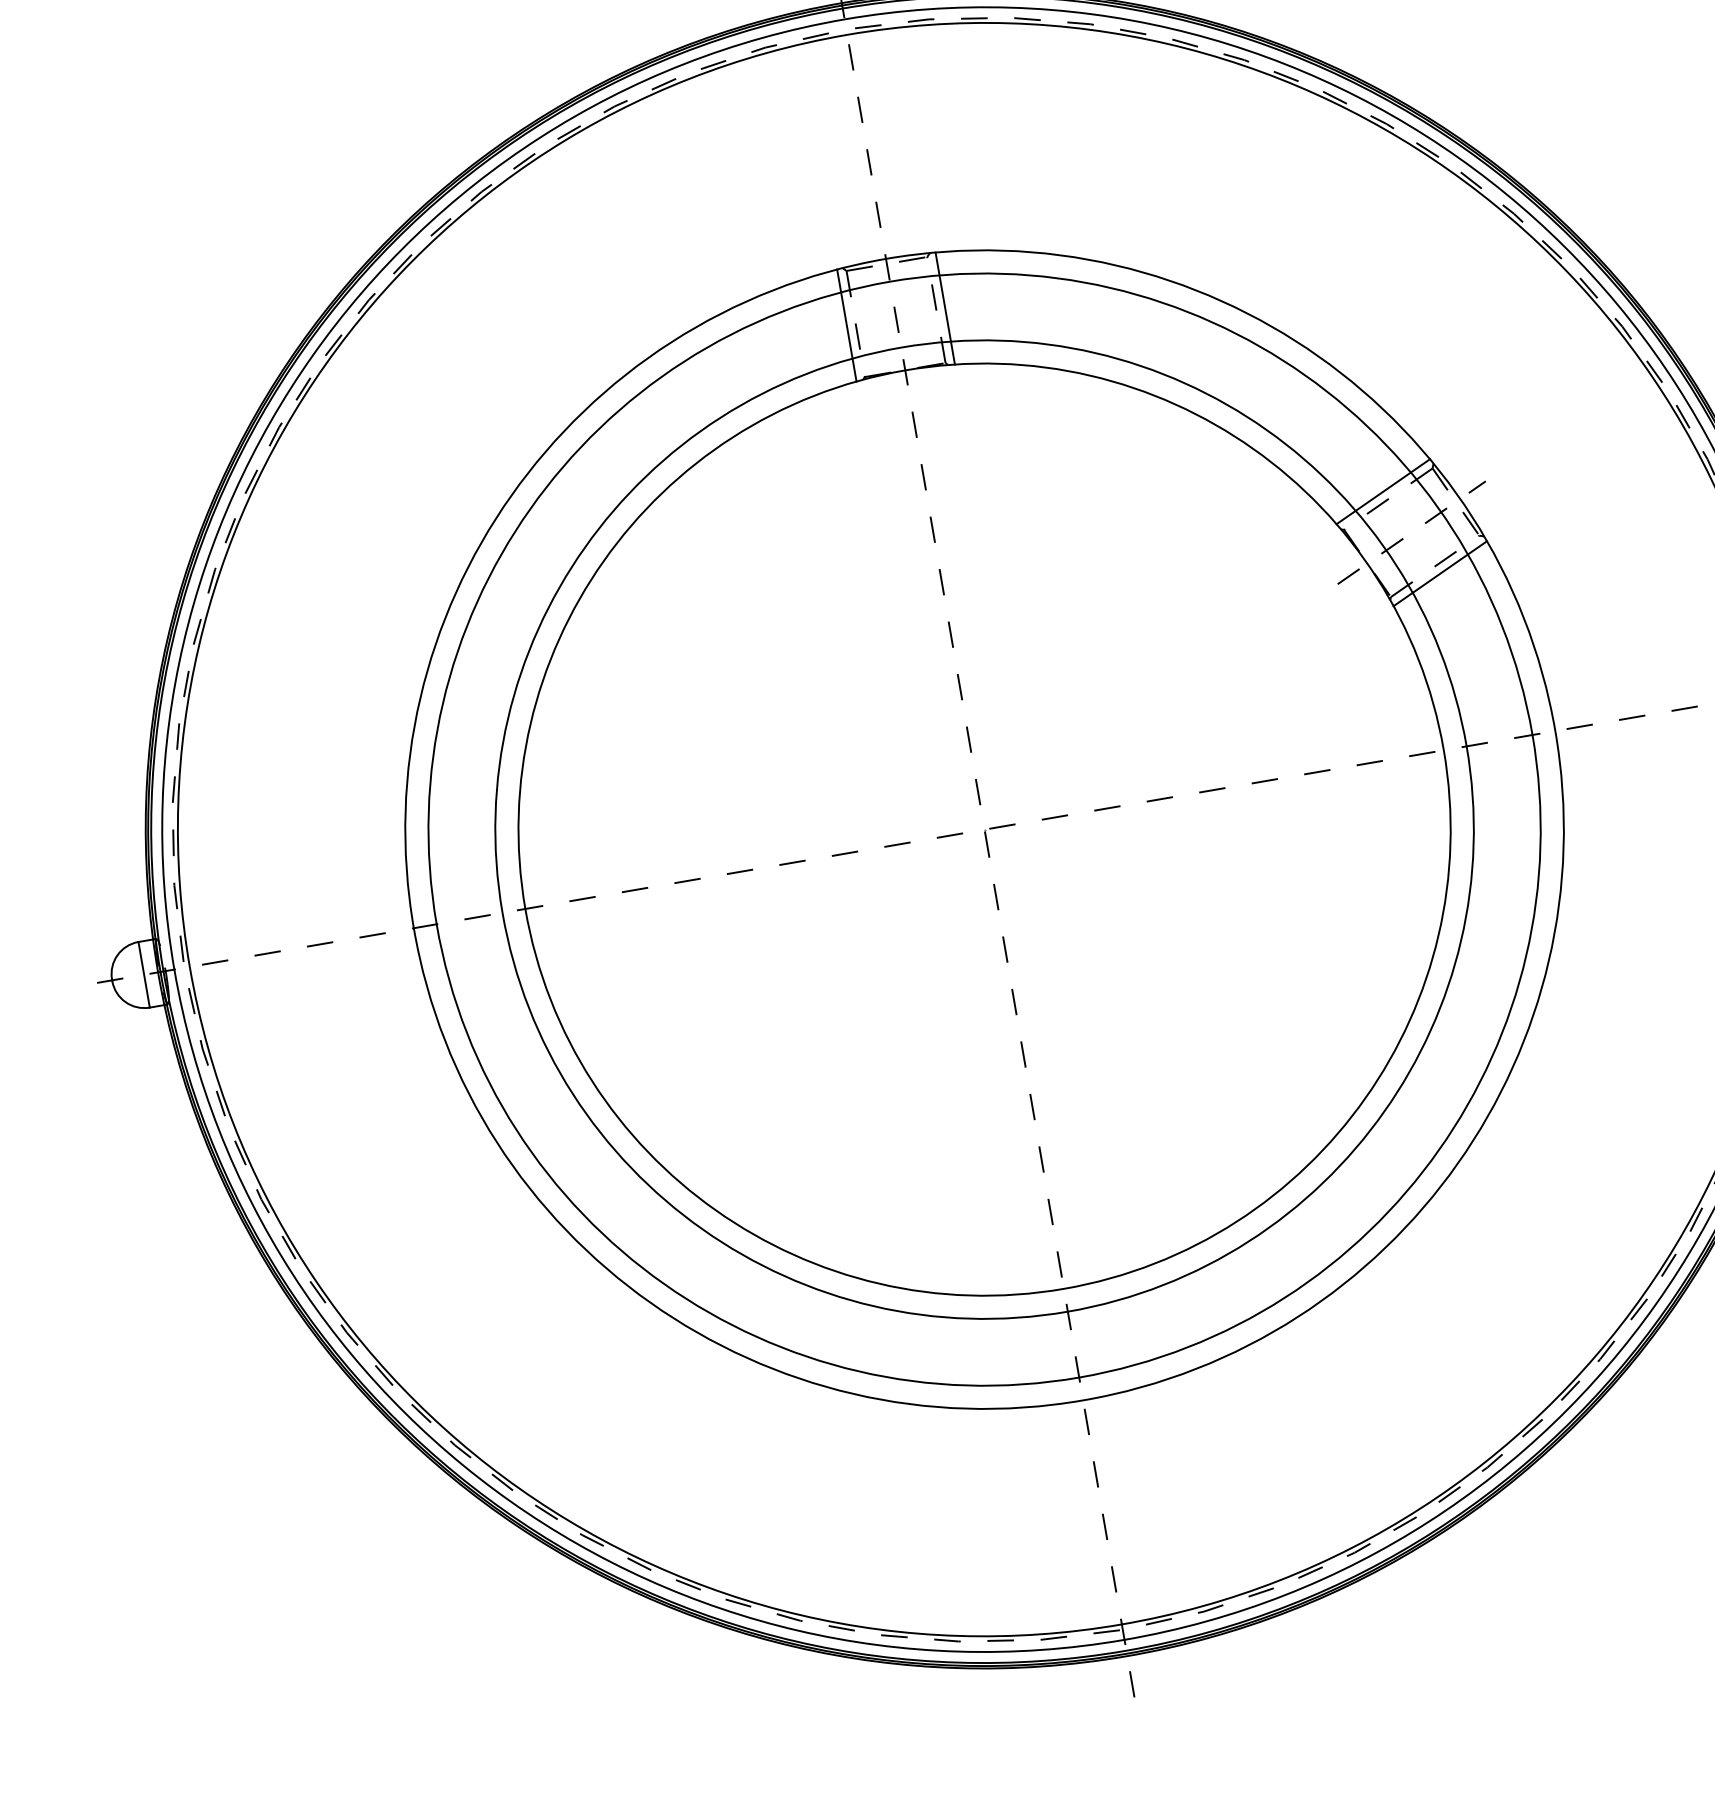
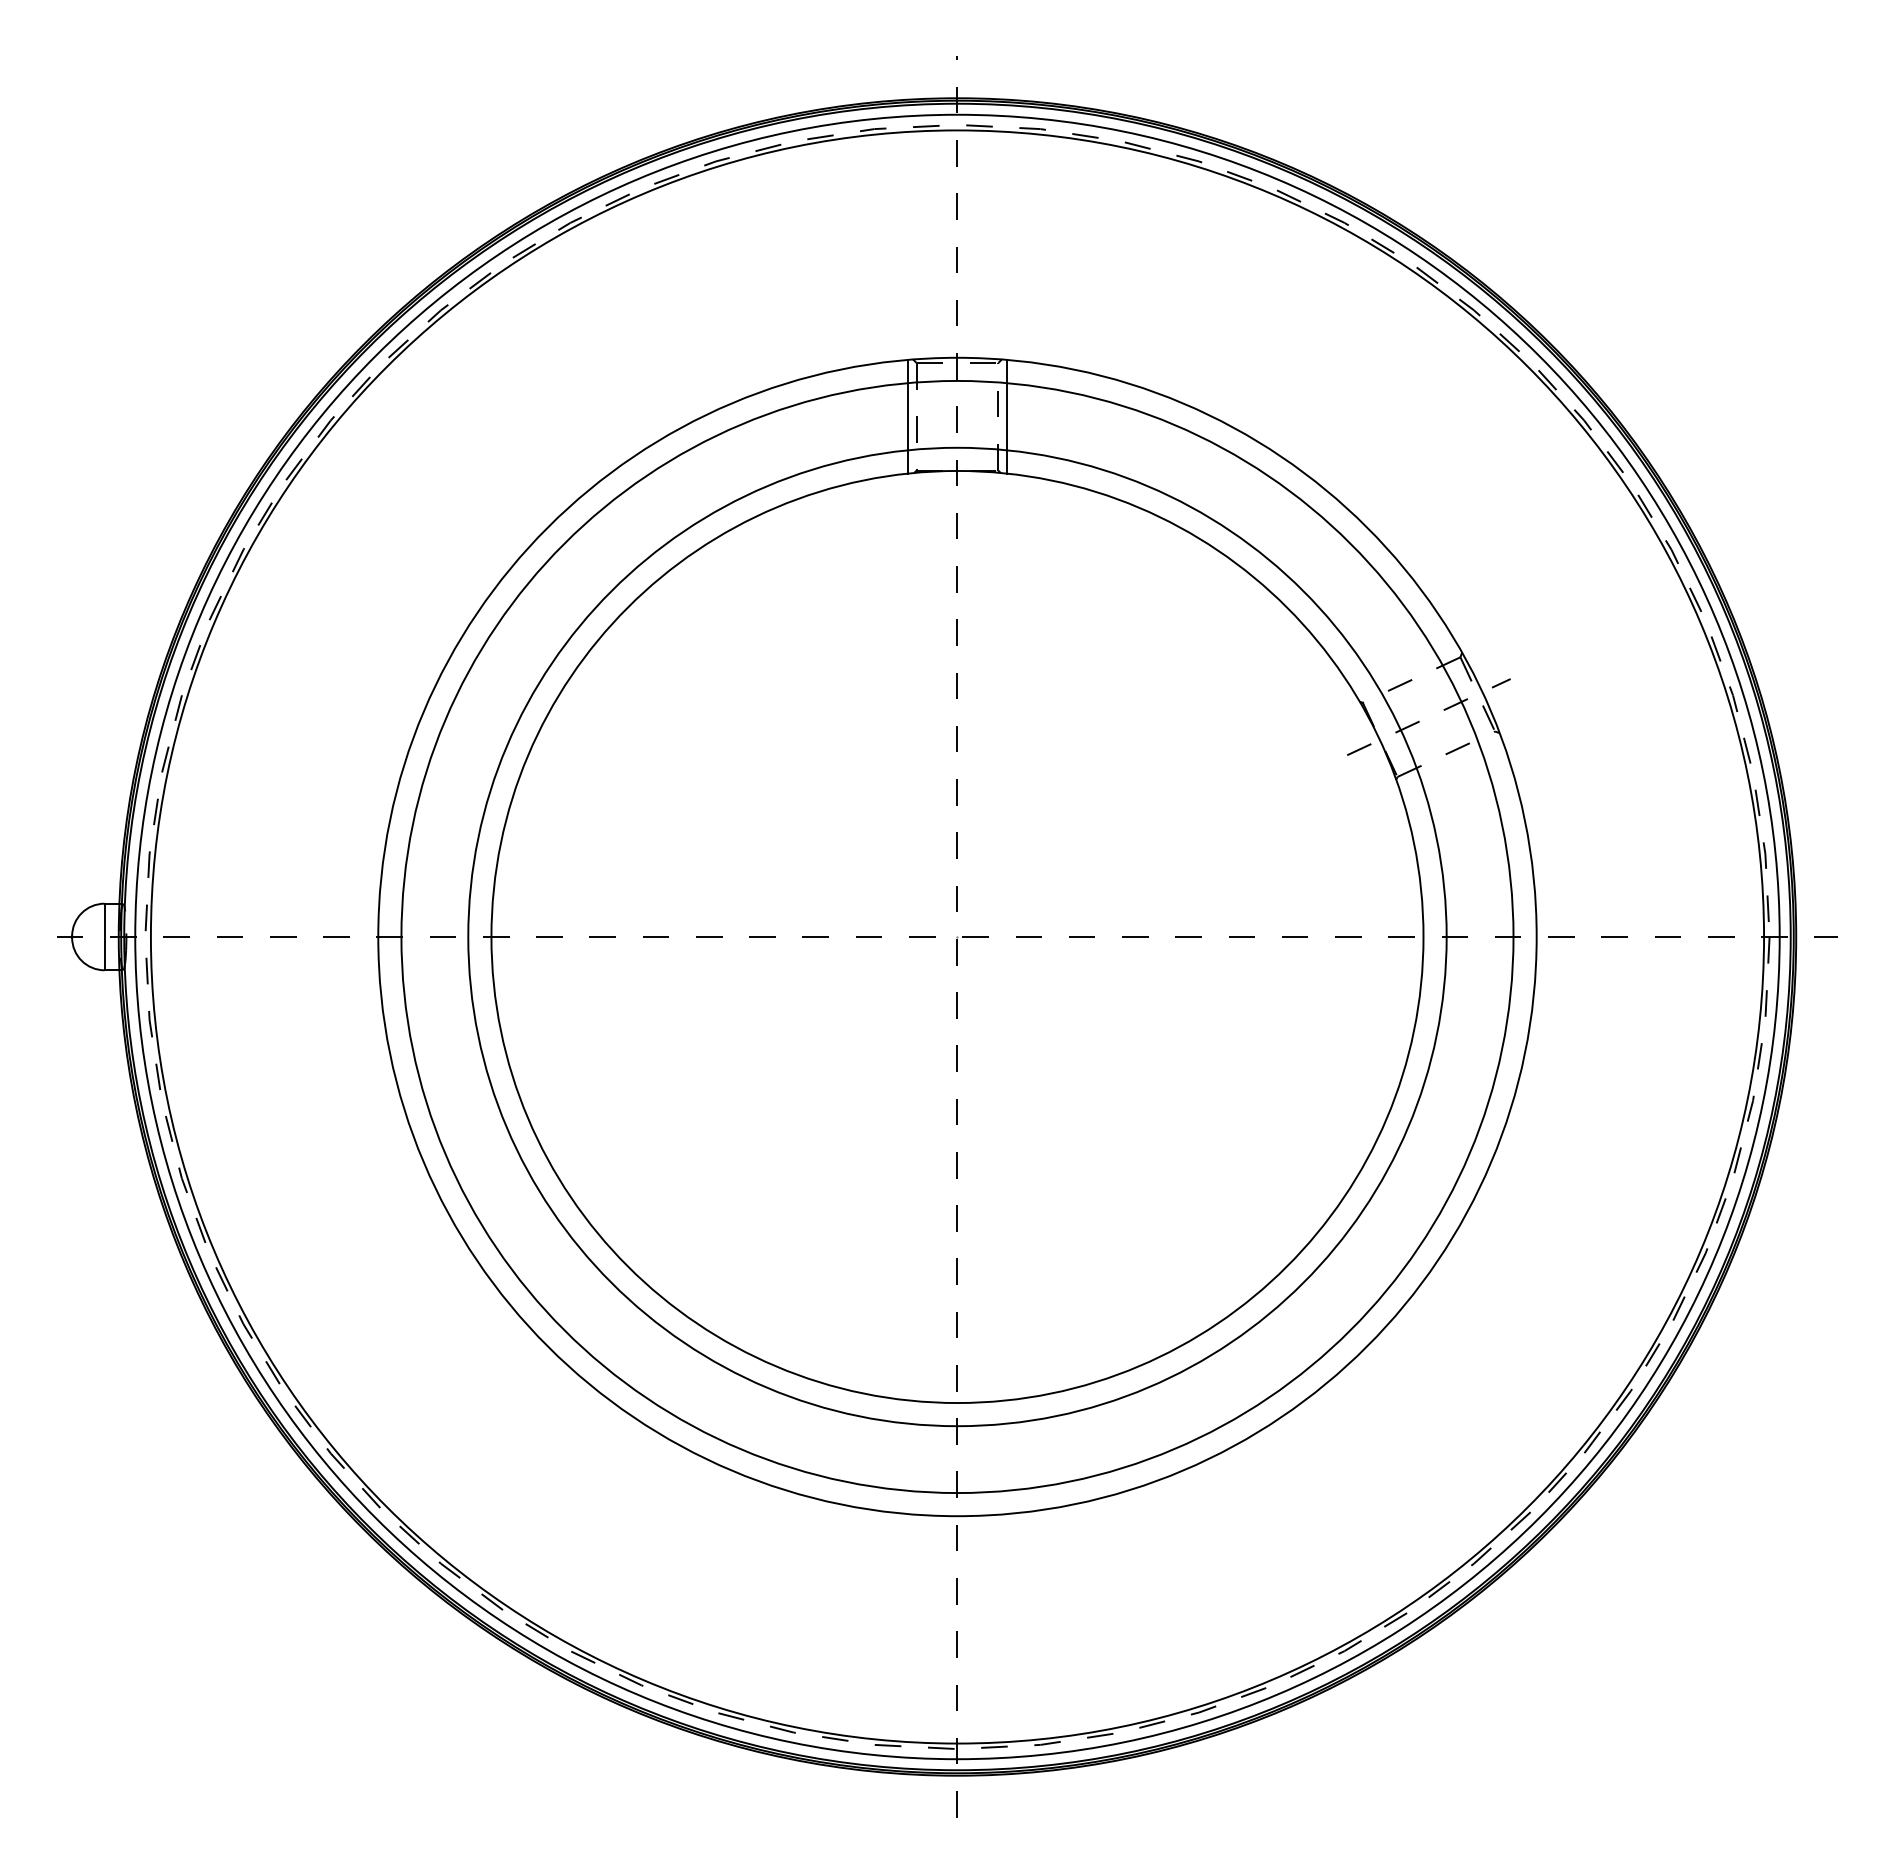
line: (1382, 491) -> (1407, 671), removed
line: (1439, 573) -> (1449, 762), removed

